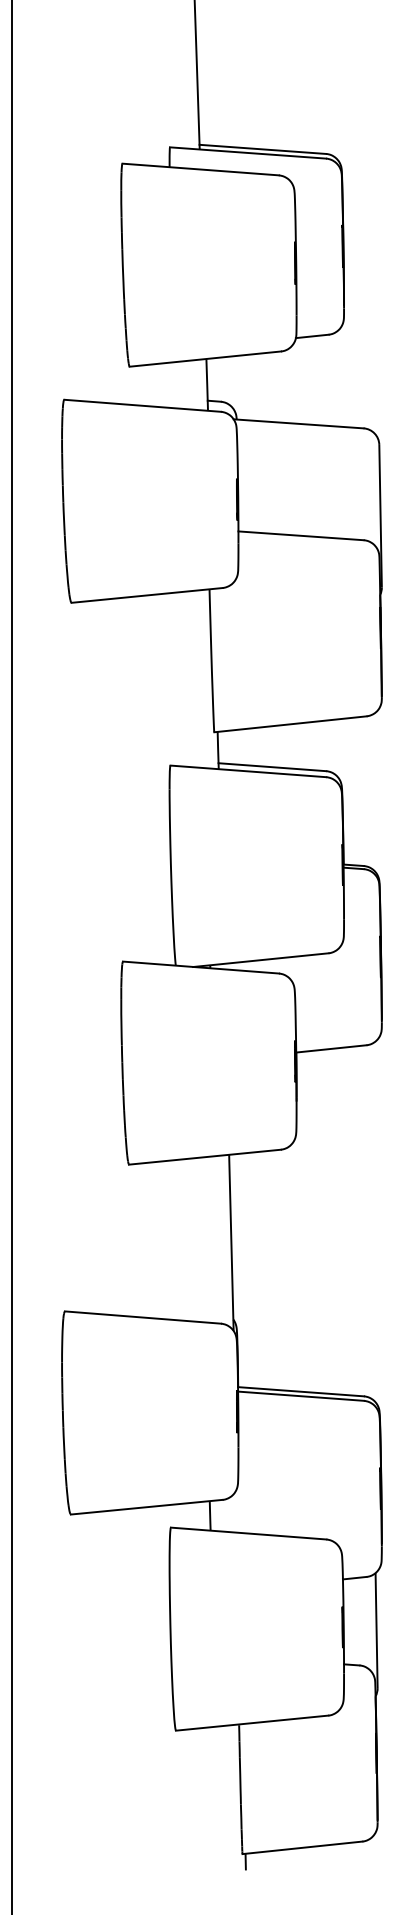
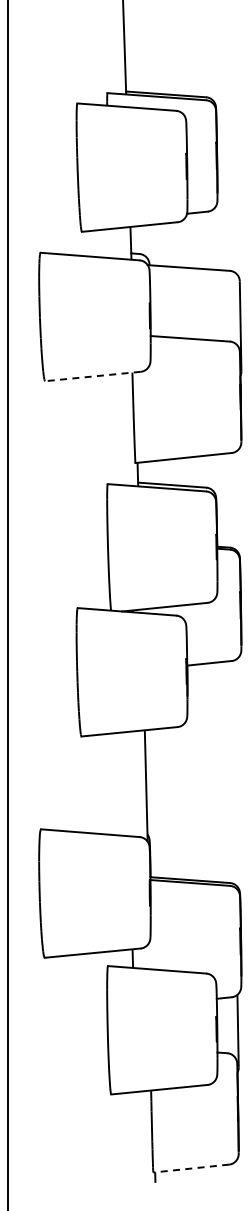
line: (146, 595) -> (92, 376), solid -> dashed
line: (301, 1847) -> (190, 1168), solid -> dashed

